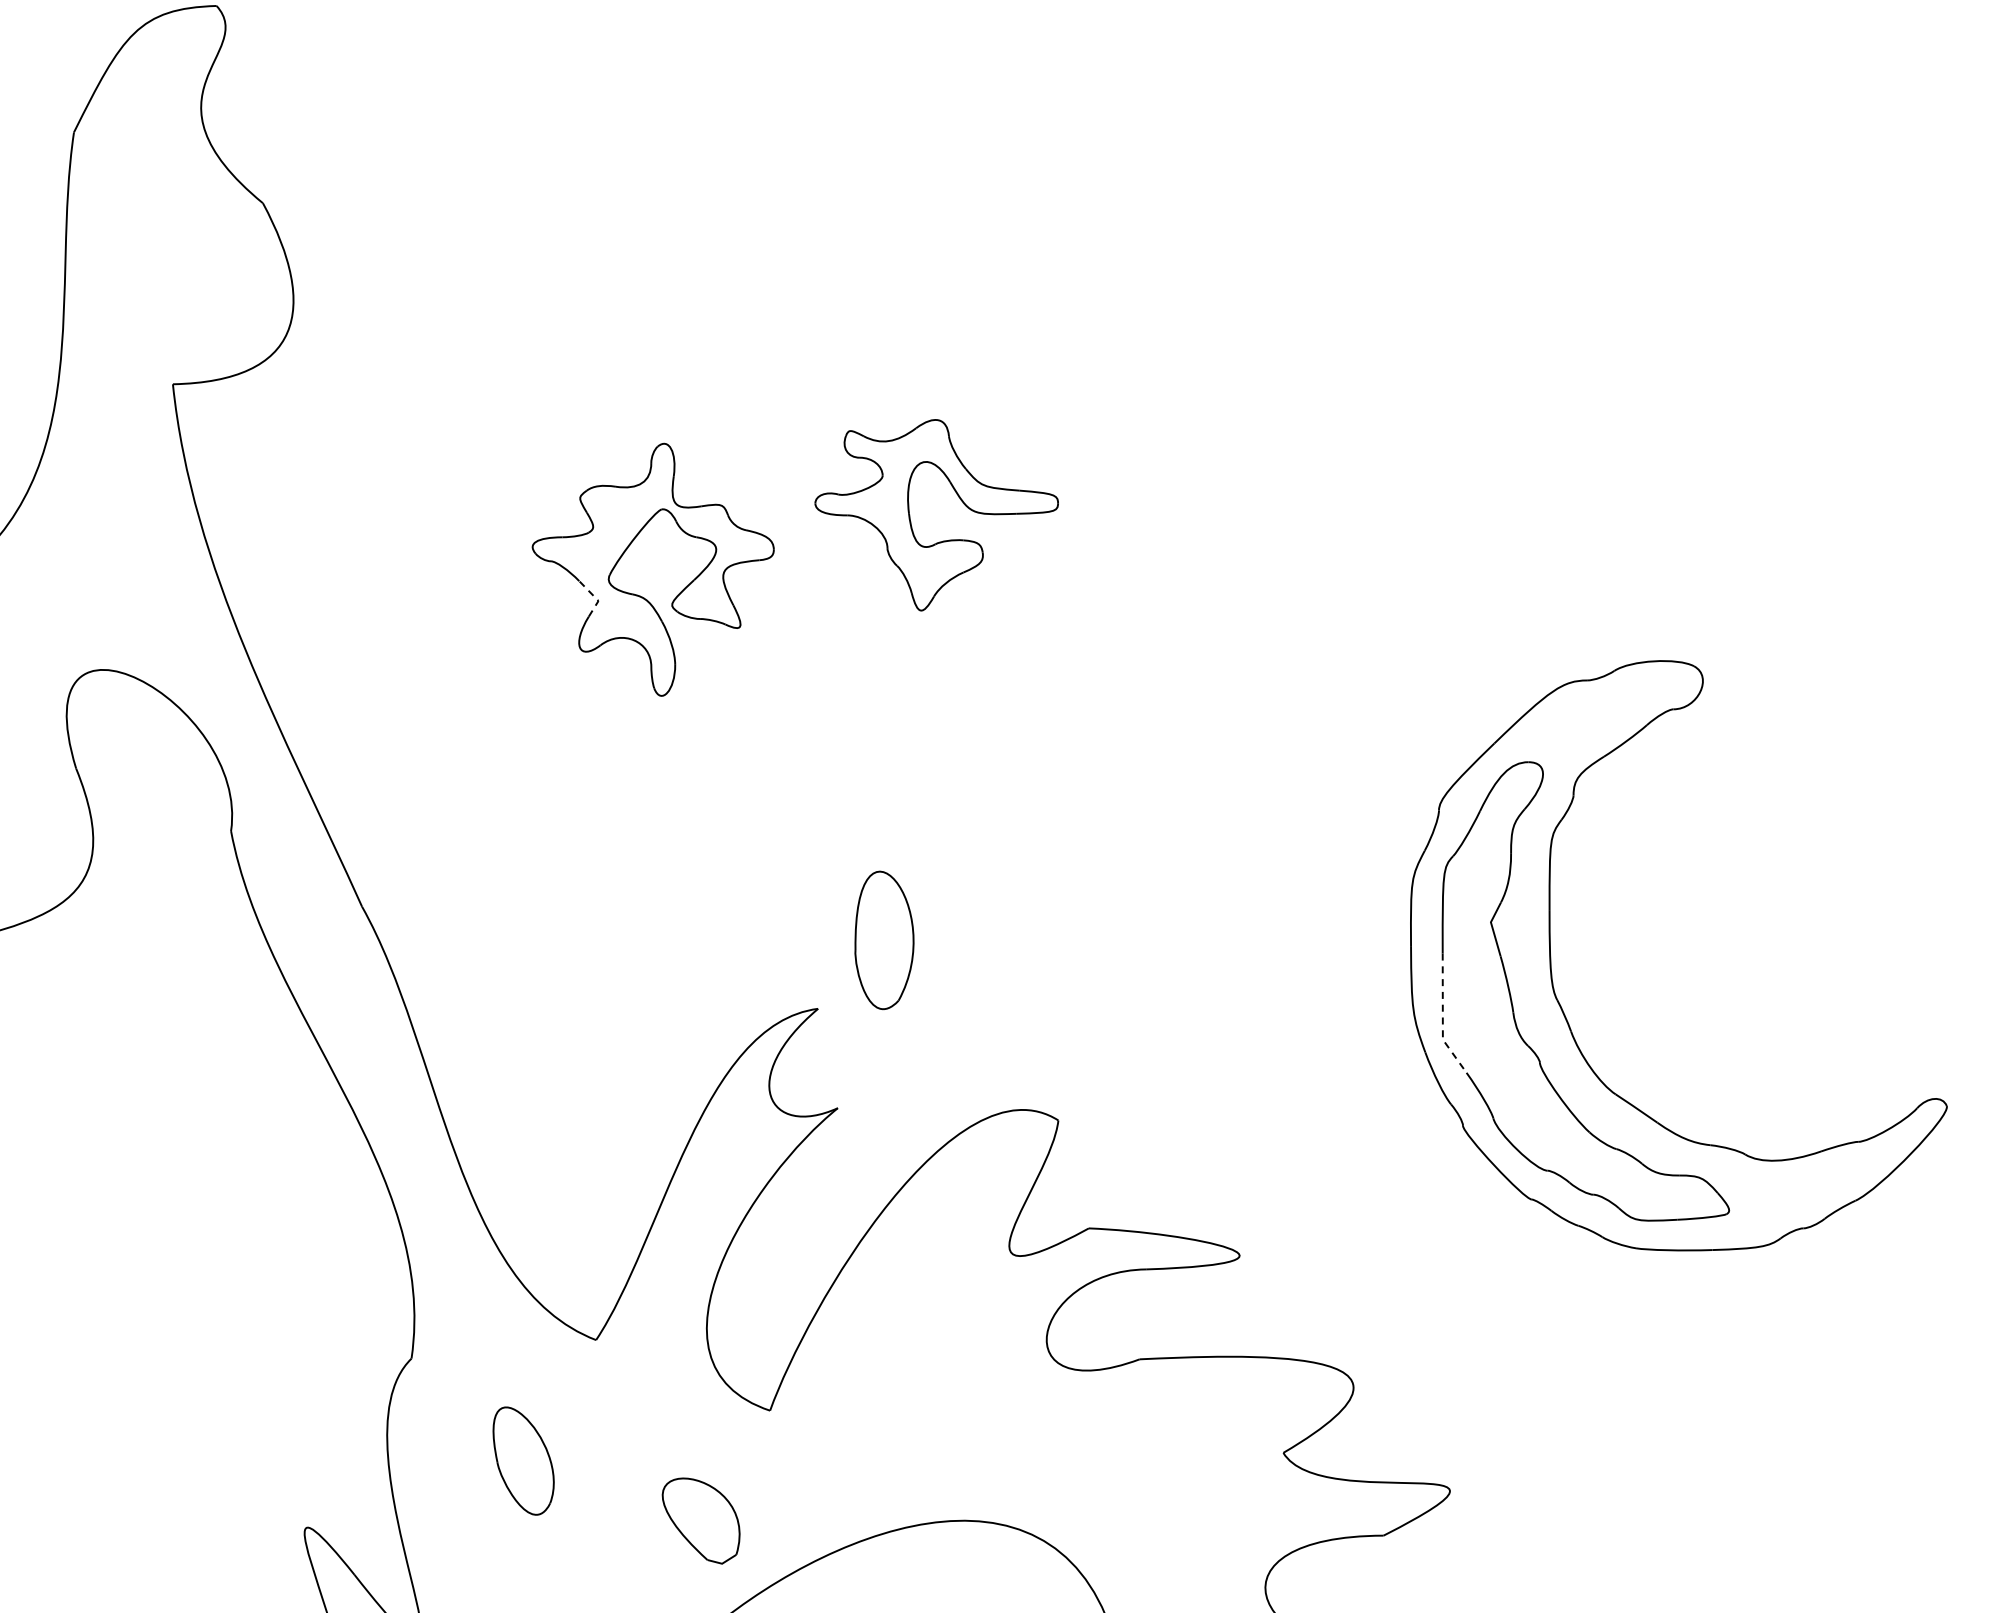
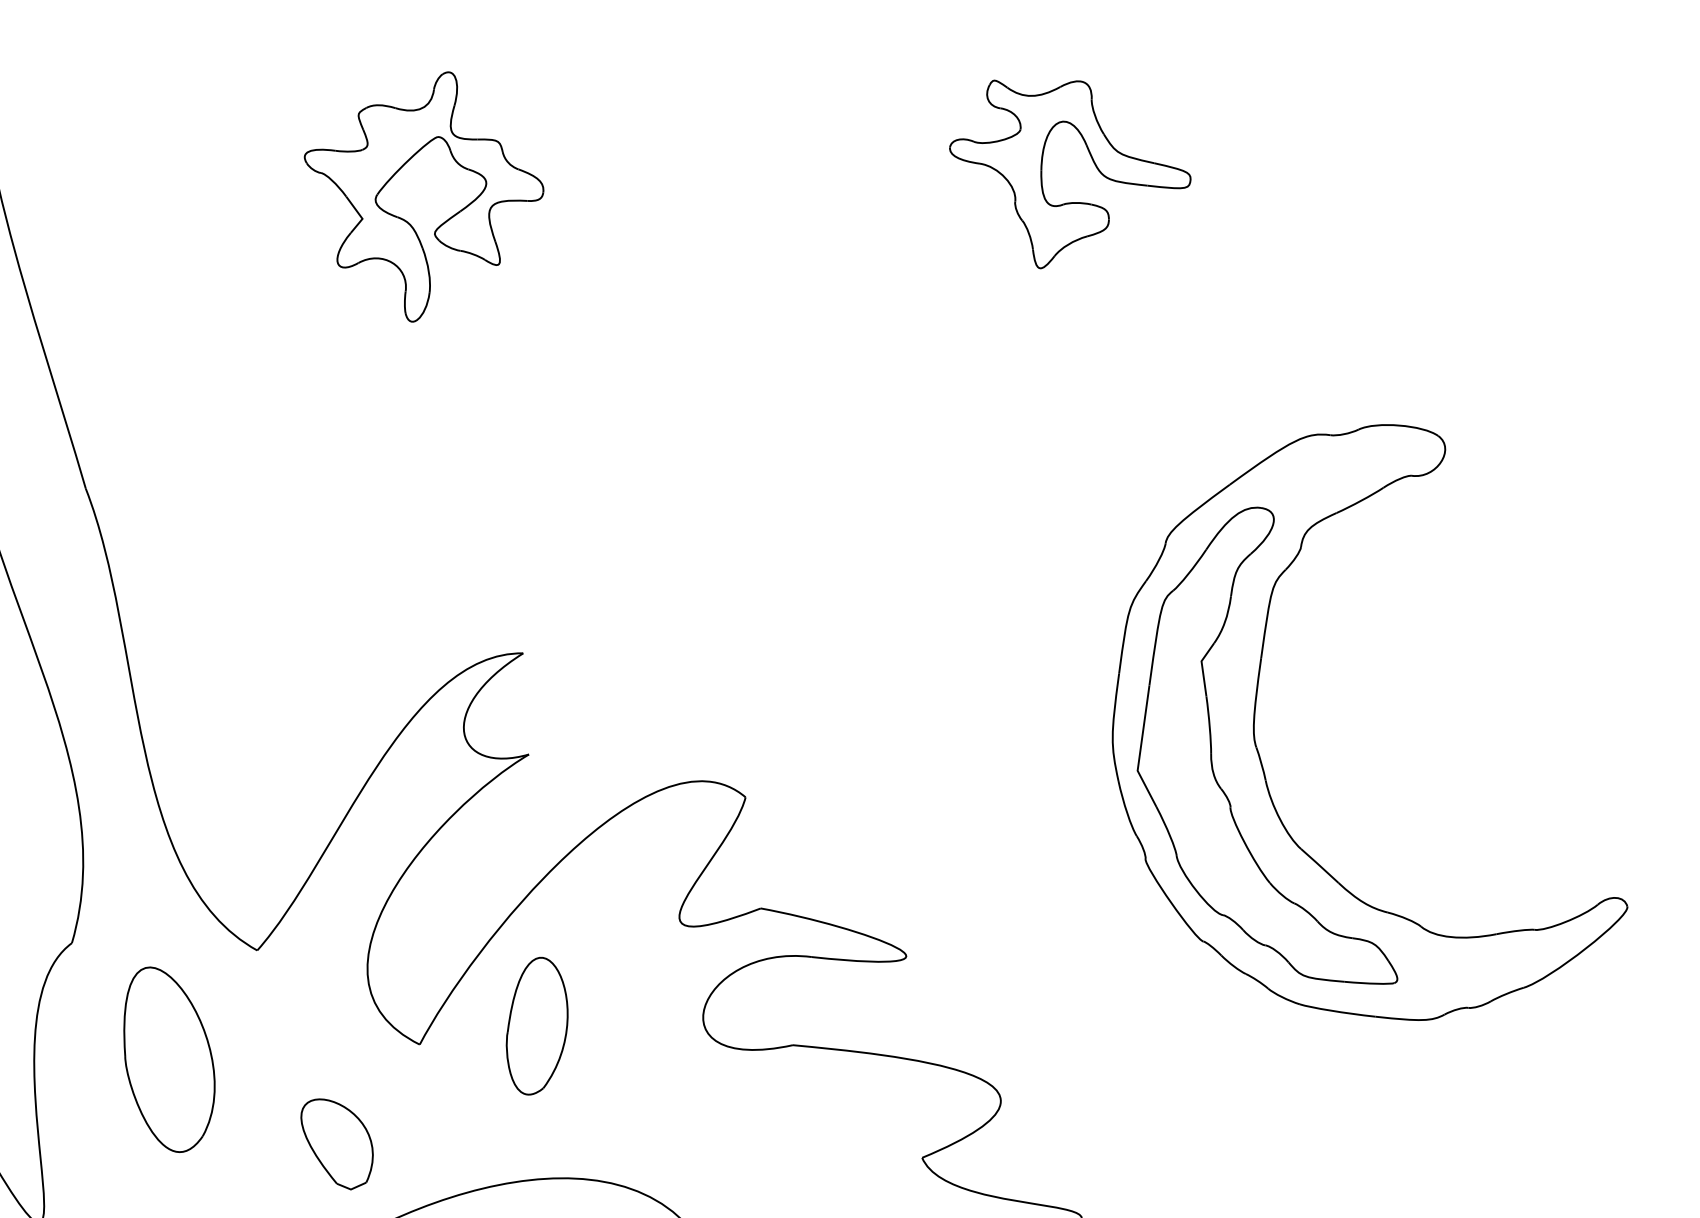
part: (911, 521) -> (1042, 178), moved
line: (595, 598) -> (359, 216), dashed -> solid
part: (884, 940) -> (537, 1026), moved
line: (1442, 1017) -> (1140, 748), dashed -> solid
part: (523, 1460) -> (168, 1059), size x1.67

